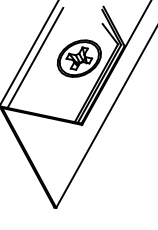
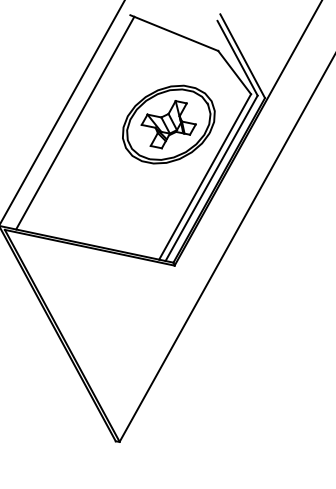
line: (81, 15) -> (173, 32), added

